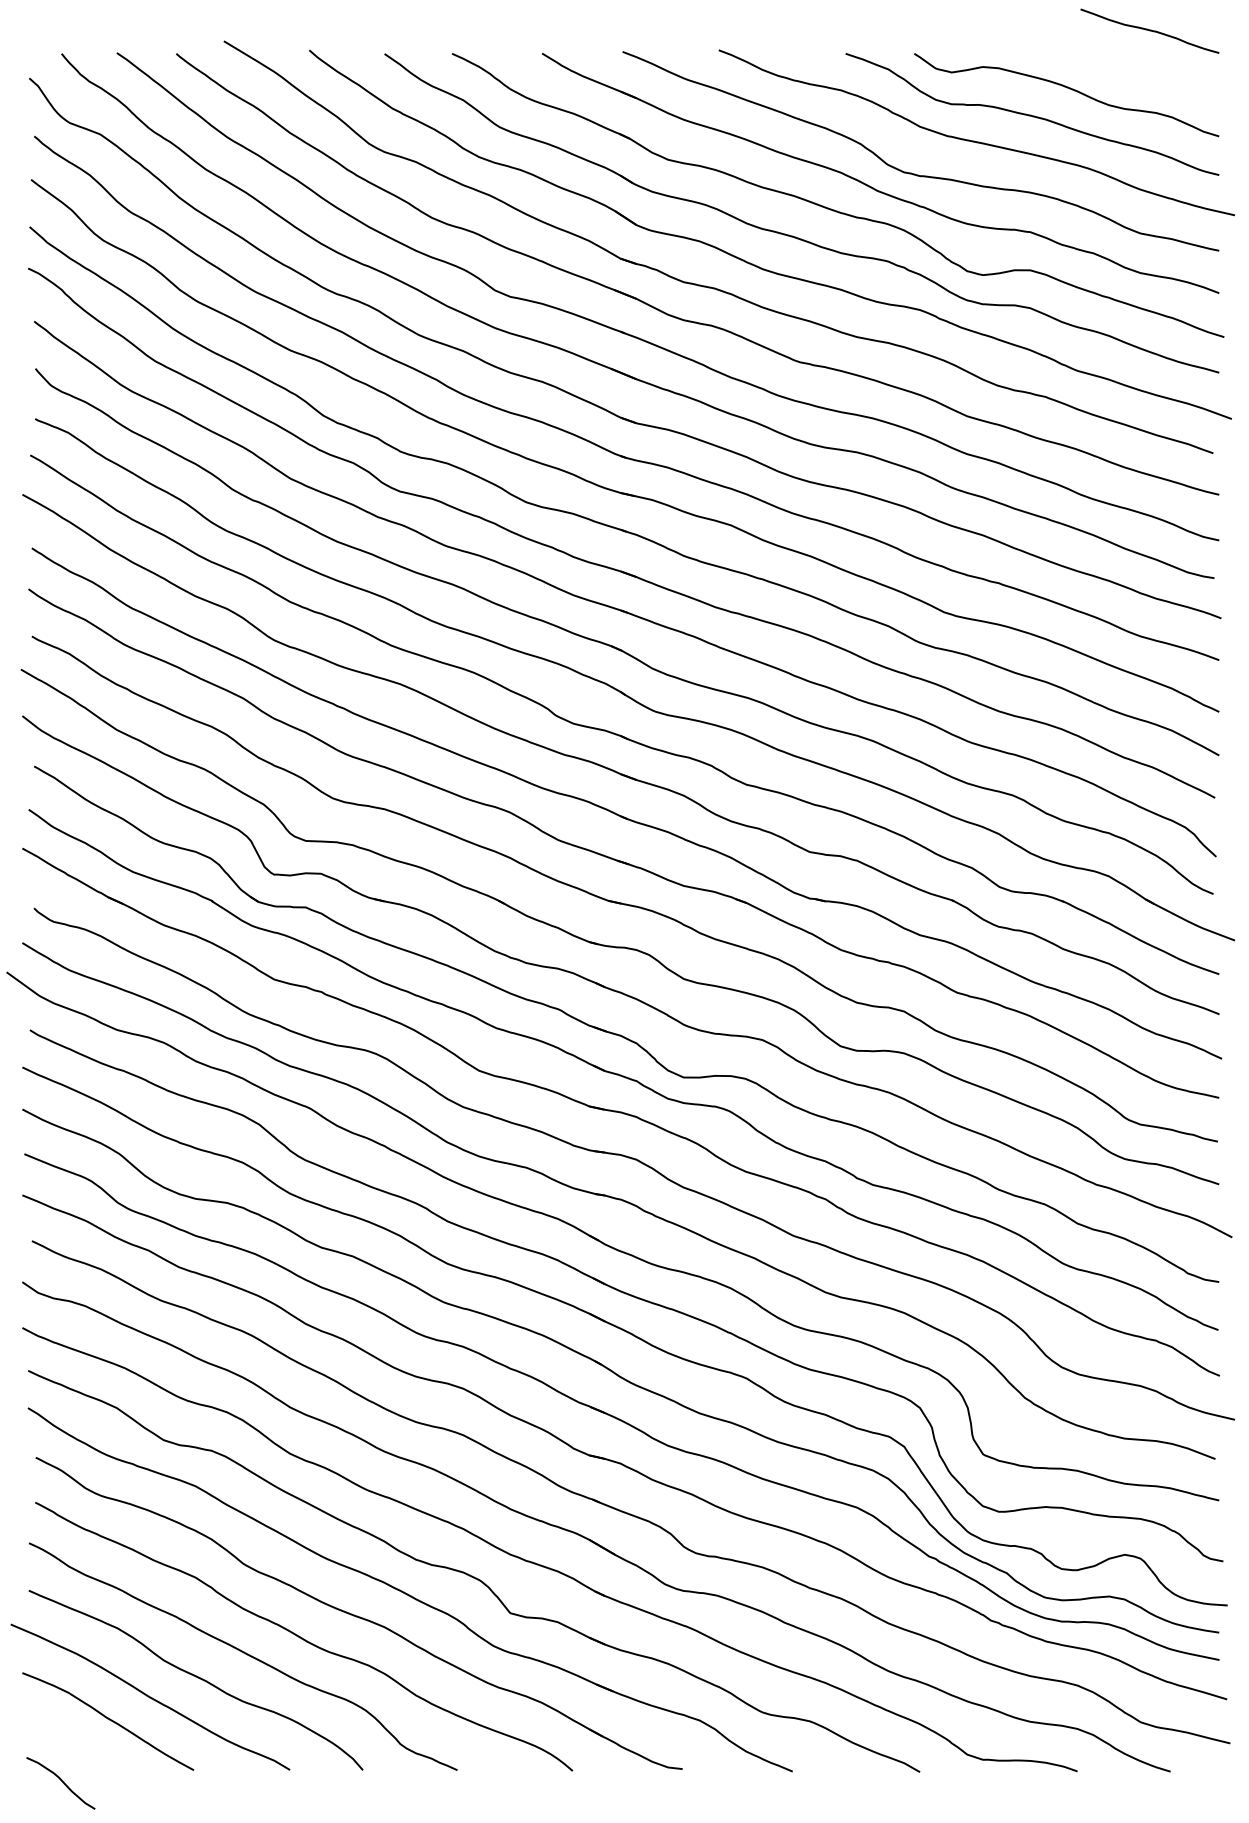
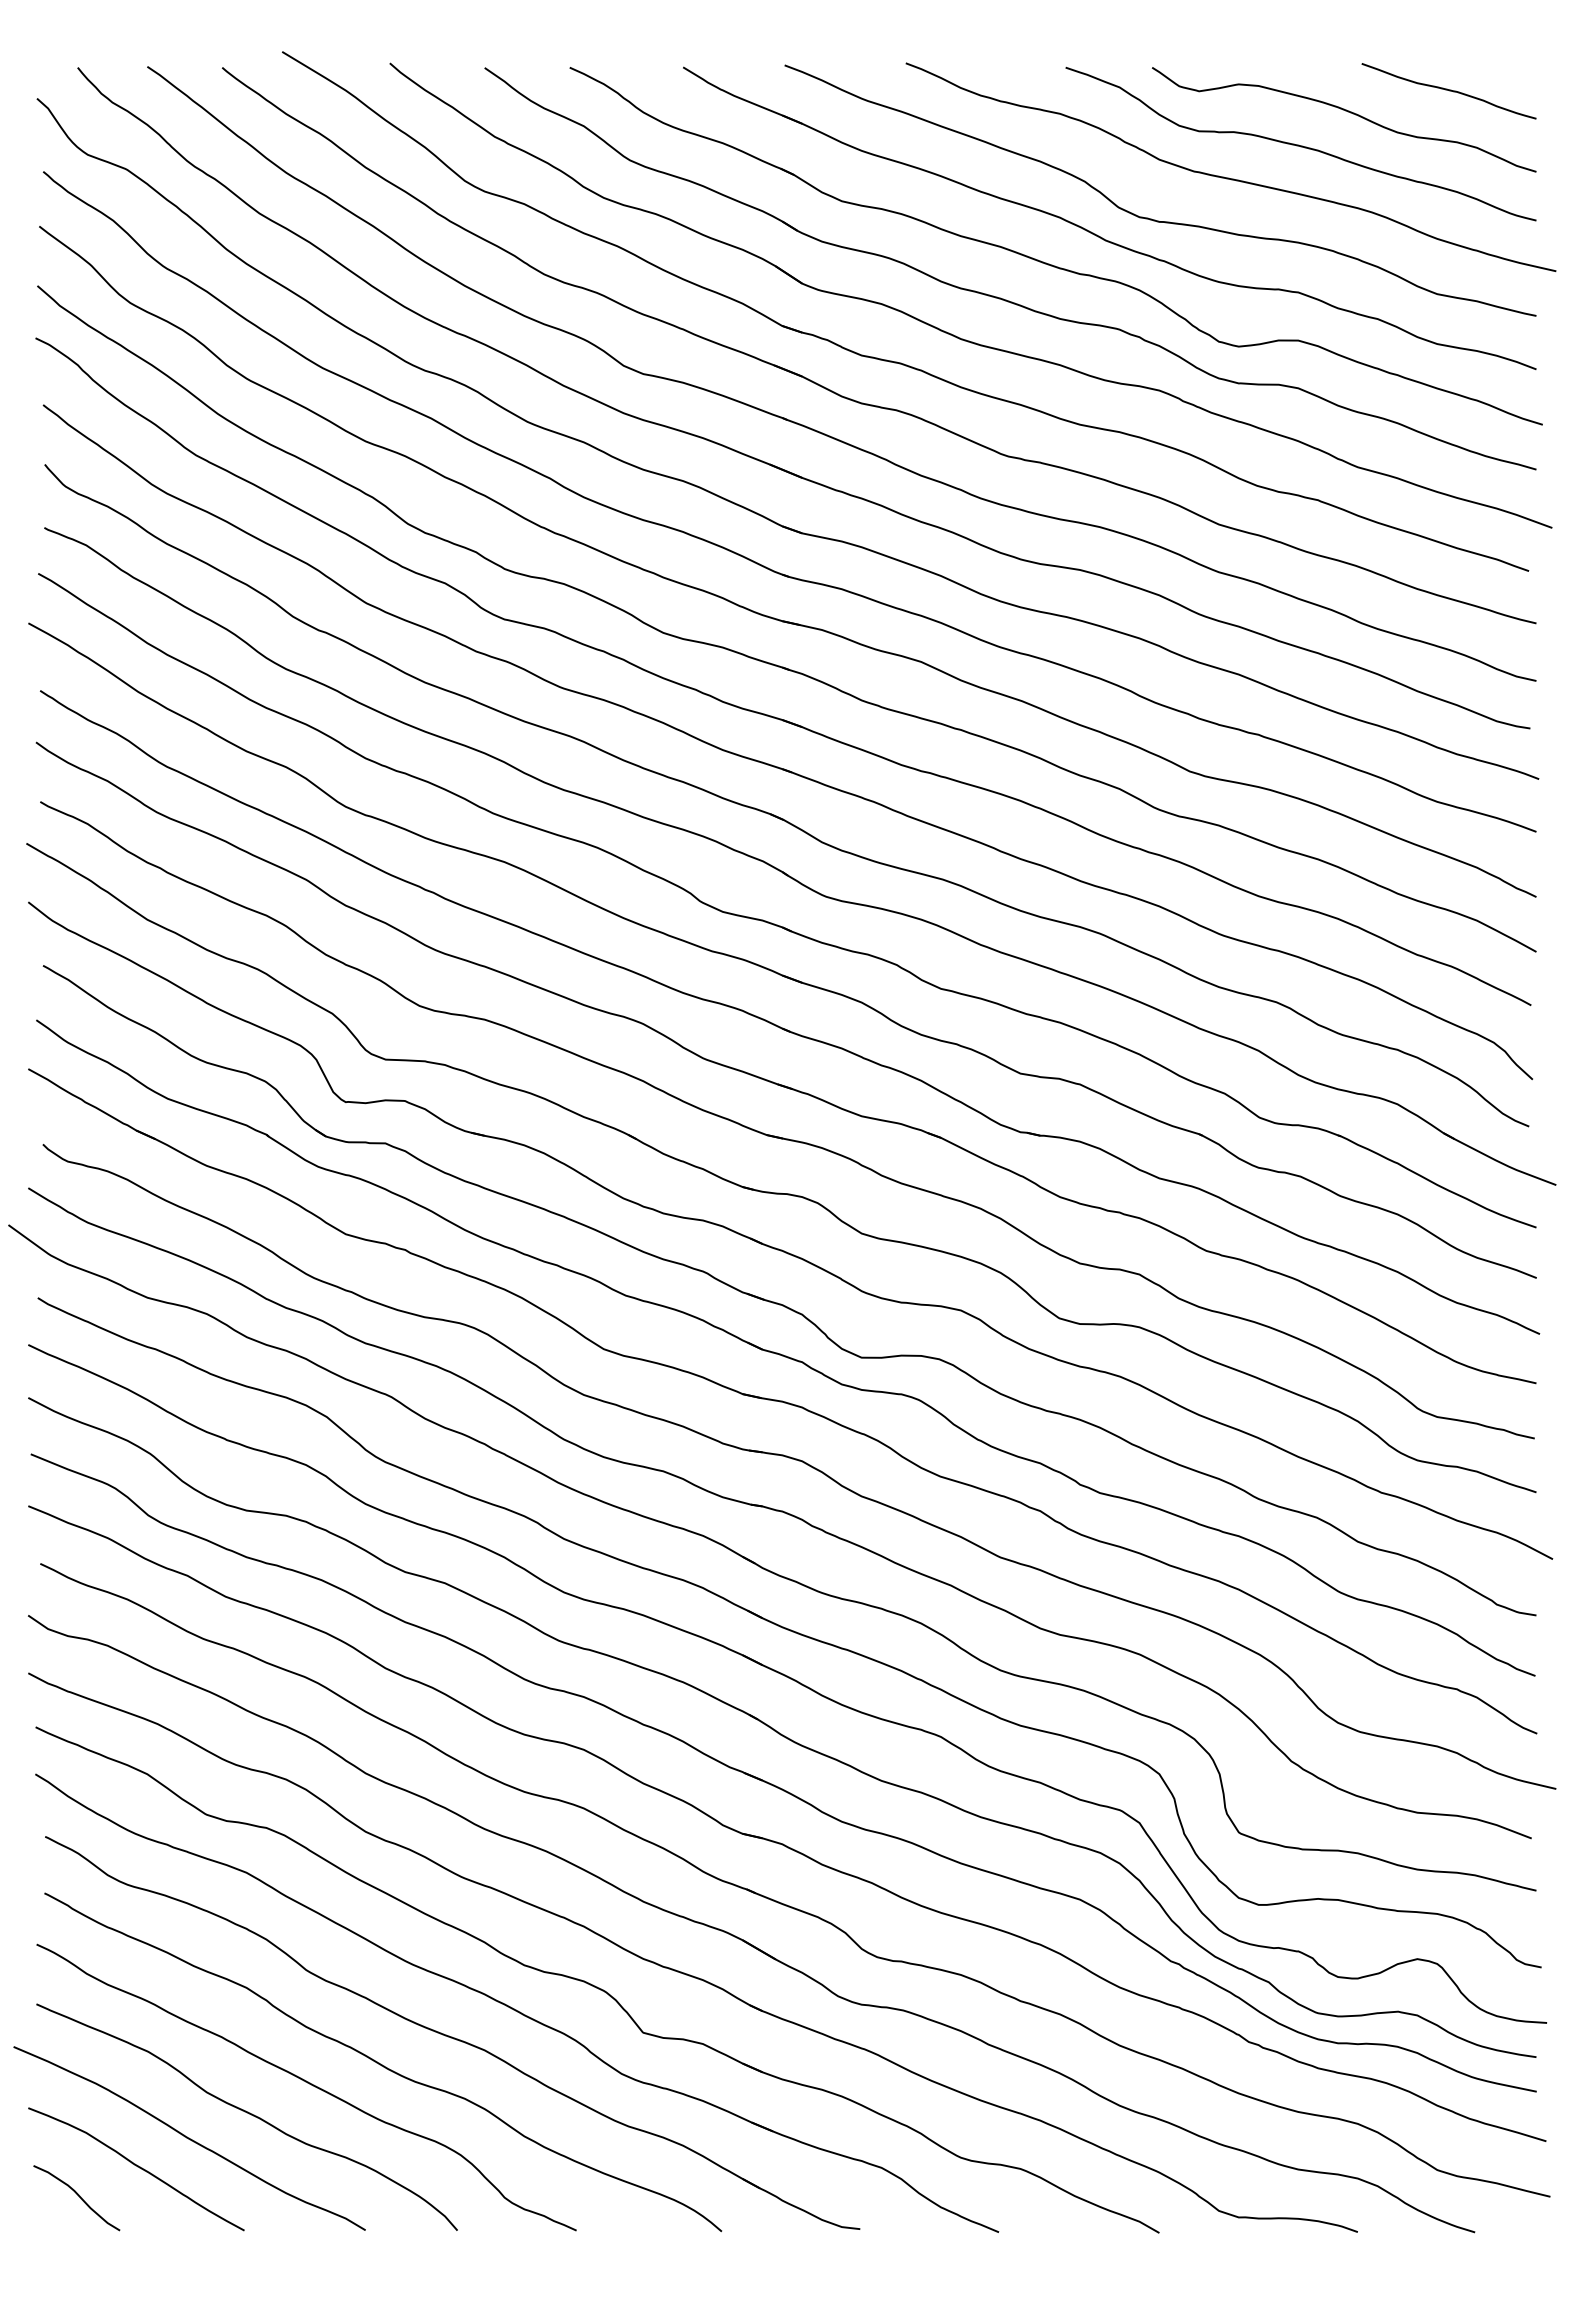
curve: (1149, 30) -> (1448, 90), moved
curve: (62, 1782) -> (78, 2196), moved

